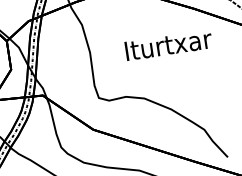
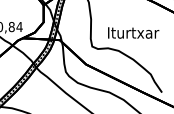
text: (168, 44) -> (133, 32), moved

